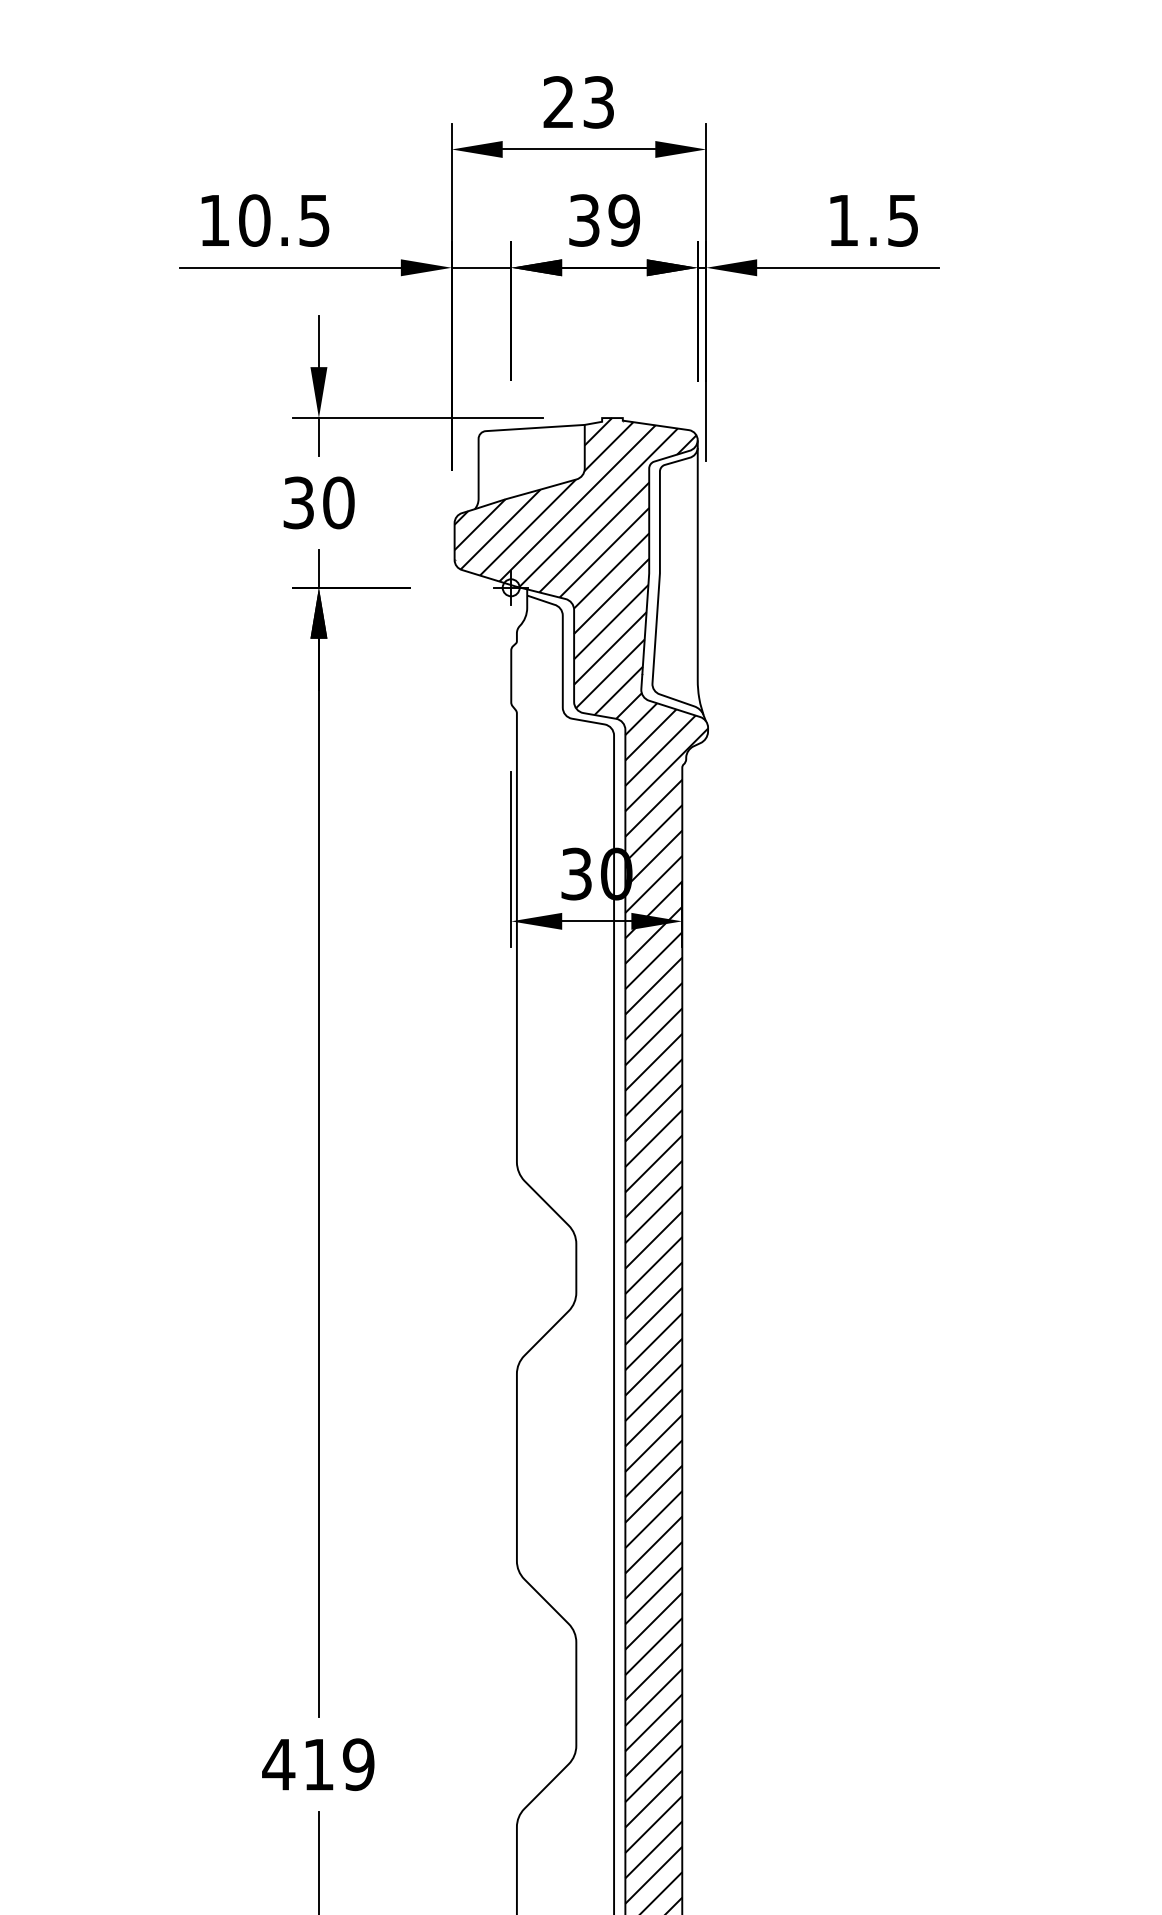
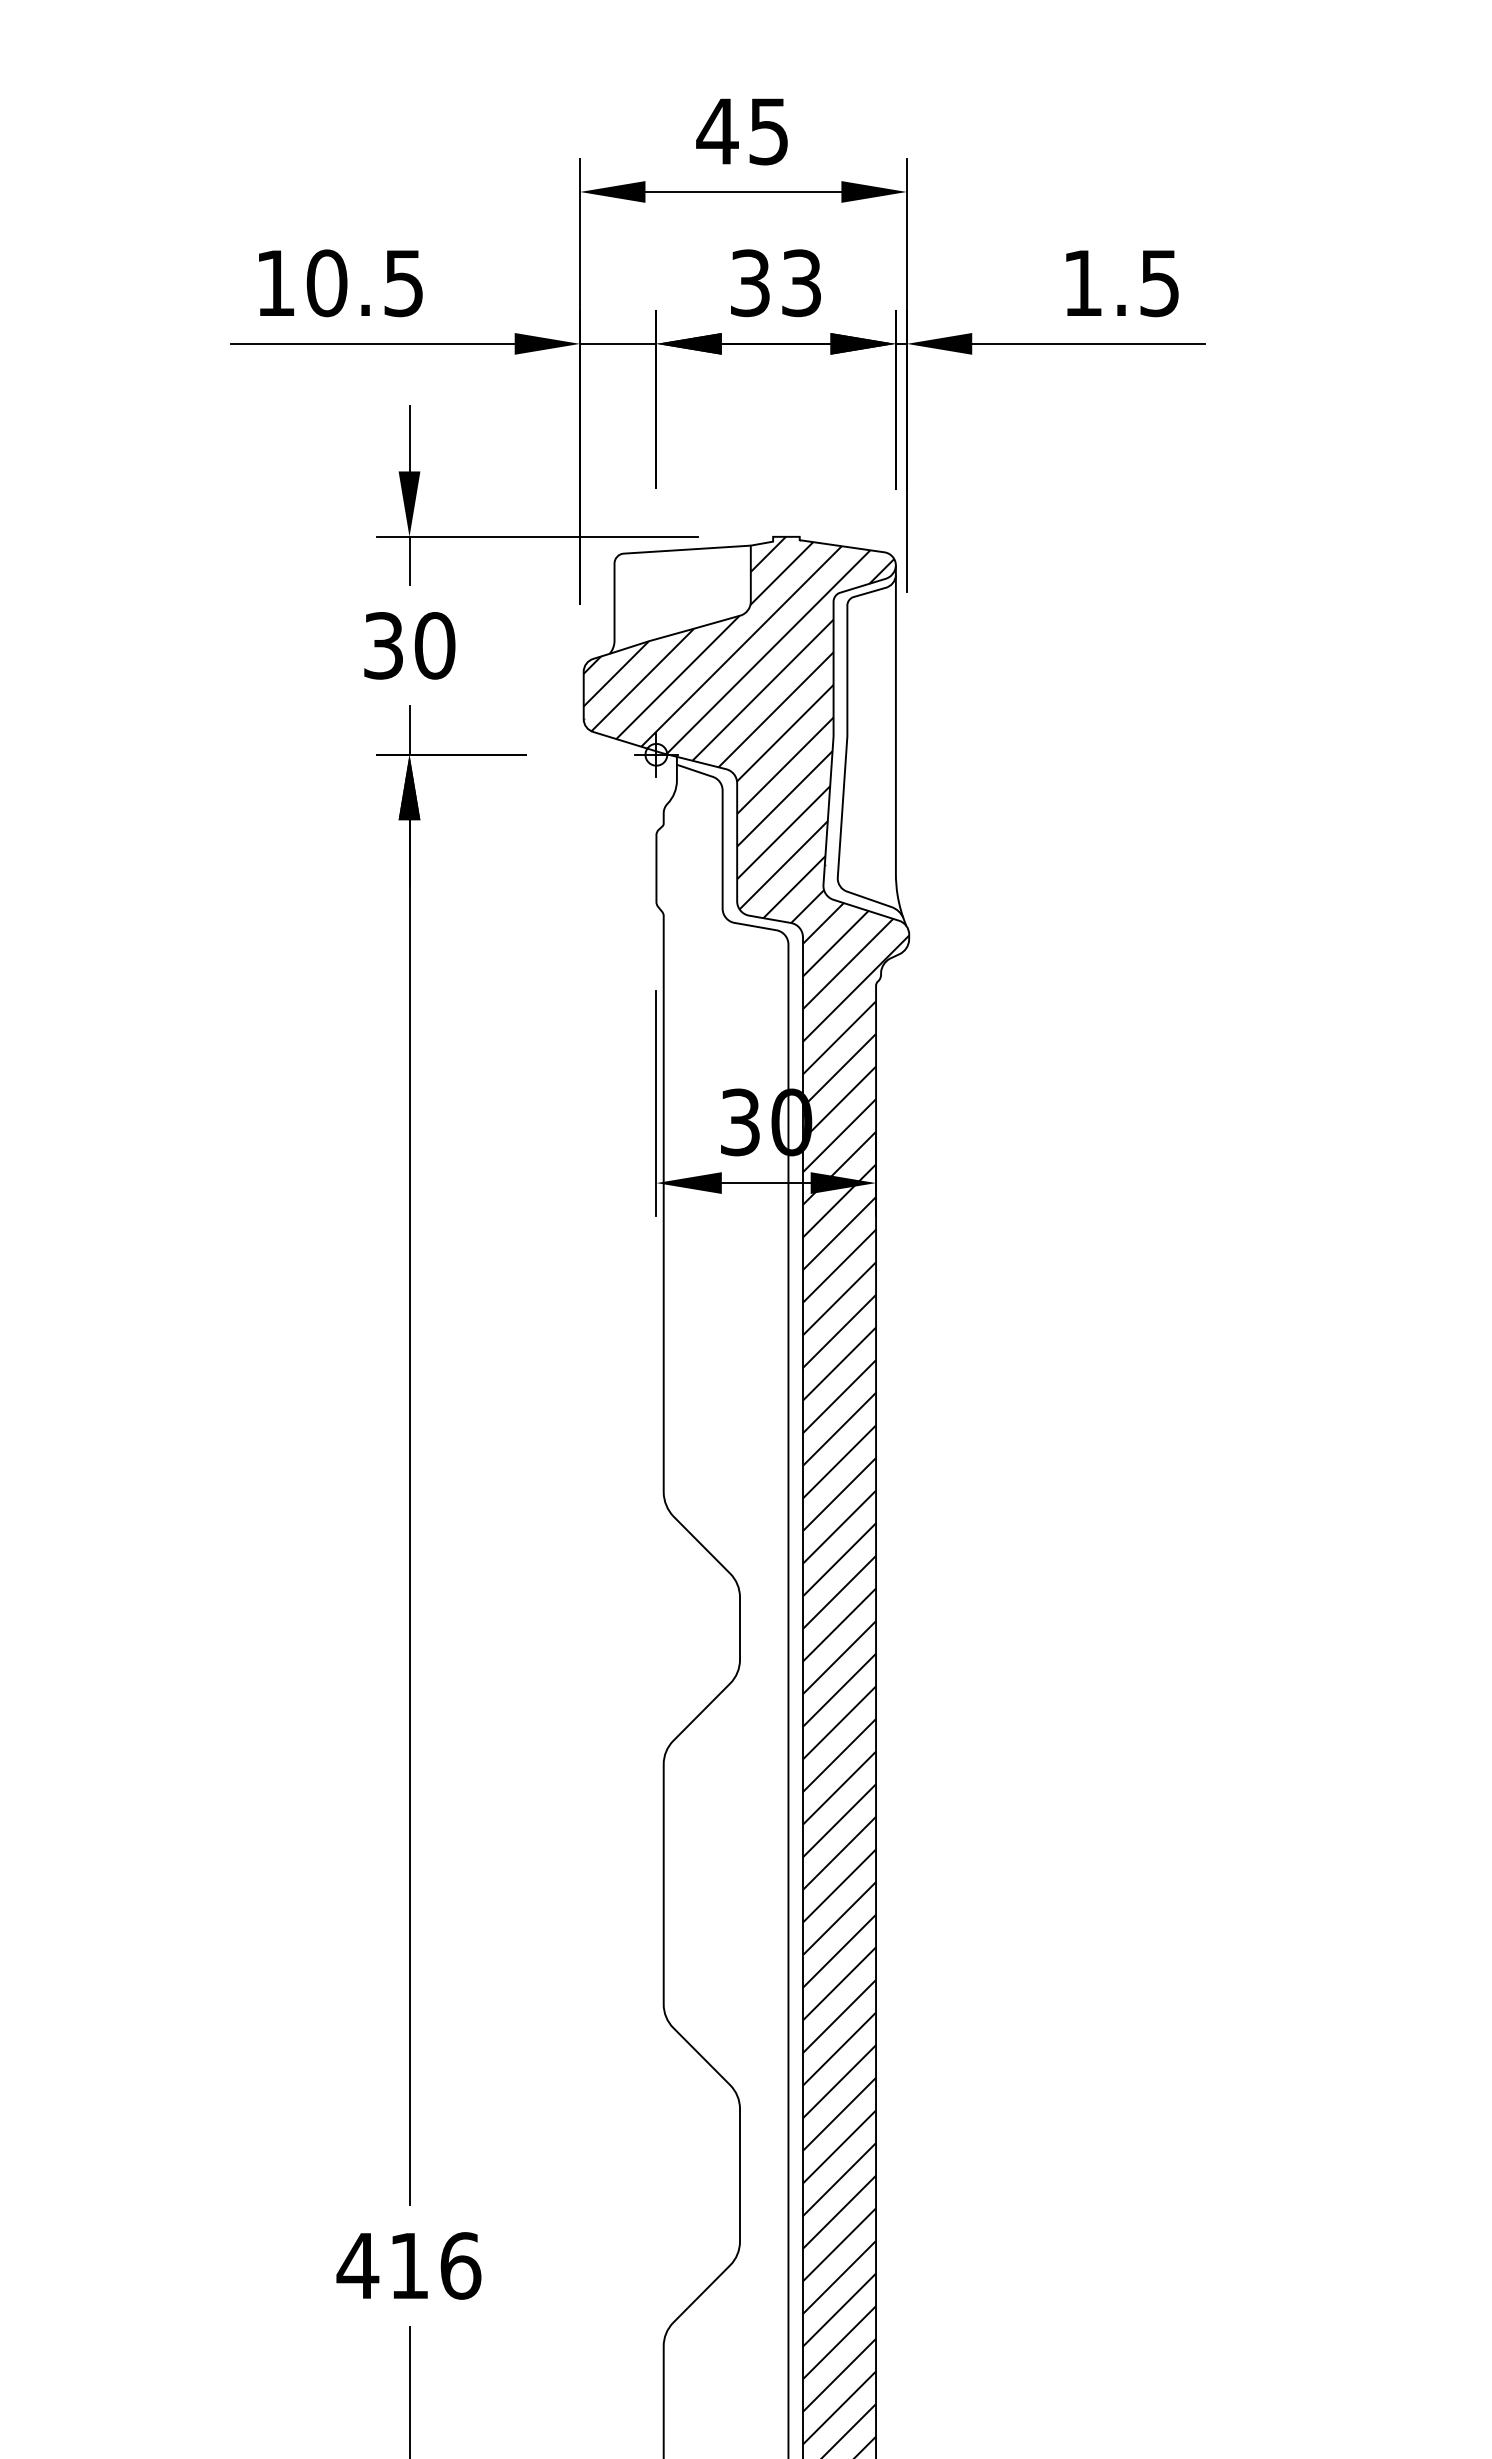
text: (578, 101) -> (742, 130), 23 -> 45
text: (624, 219) -> (801, 282), 39 -> 33
text: (358, 1764) -> (460, 2265), 419 -> 416

